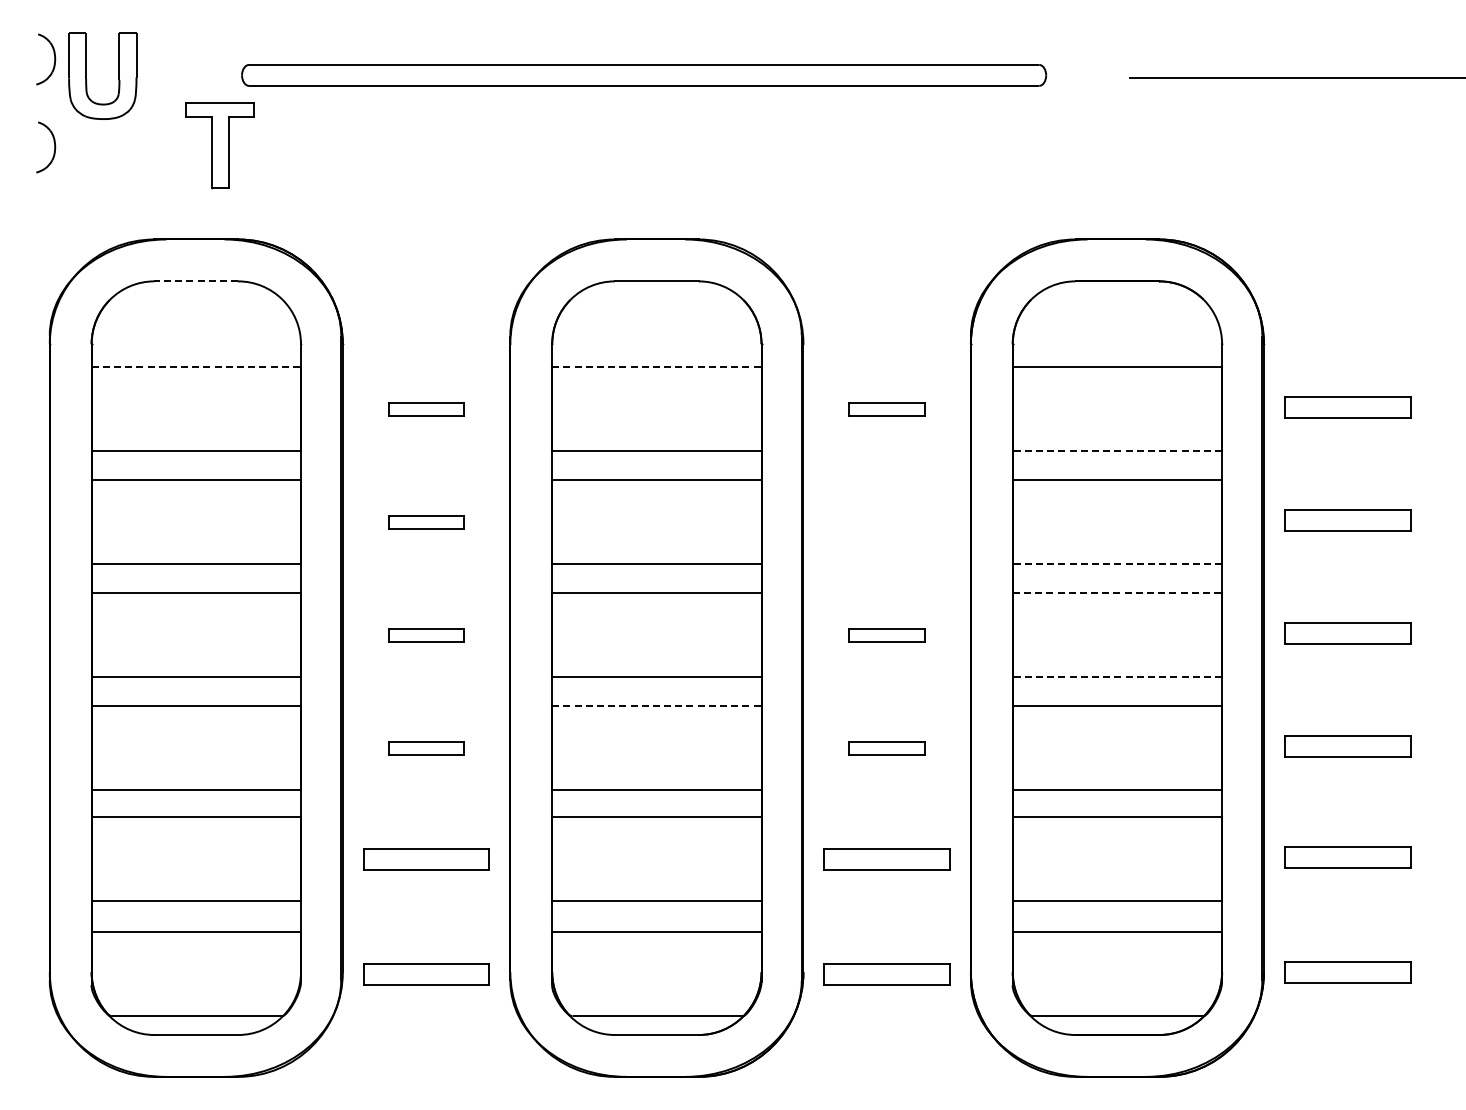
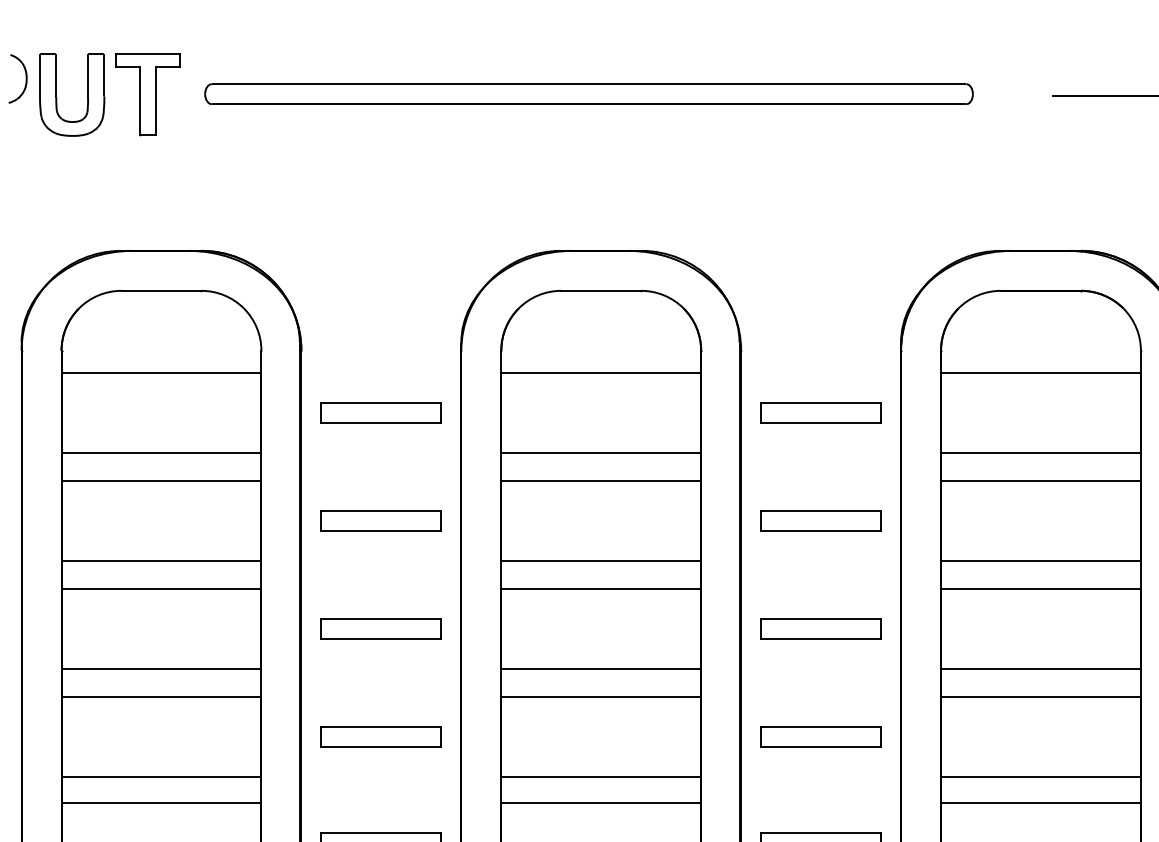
part: (219, 145) -> (147, 94), moved
part: (54, 147) -> (26, 163), removed
line: (196, 281) -> (161, 290), dashed -> solid
line: (196, 367) -> (161, 373), dashed -> solid
line: (656, 367) -> (600, 373), dashed -> solid
part: (426, 409) -> (381, 413), size x1.67
part: (886, 409) -> (820, 413), size x1.67
line: (1117, 450) -> (1041, 452), dashed -> solid
part: (426, 522) -> (381, 521), size x1.67
part: (886, 522) -> (820, 521), added
line: (1117, 563) -> (1041, 560), dashed -> solid
line: (1117, 593) -> (1041, 588), dashed -> solid
part: (426, 635) -> (381, 628), size x1.67
part: (886, 635) -> (820, 628), size x1.67
line: (1117, 677) -> (1041, 669), dashed -> solid
line: (656, 706) -> (600, 696), dashed -> solid
part: (426, 748) -> (381, 736), size x1.67
part: (886, 748) -> (820, 736), size x1.67

